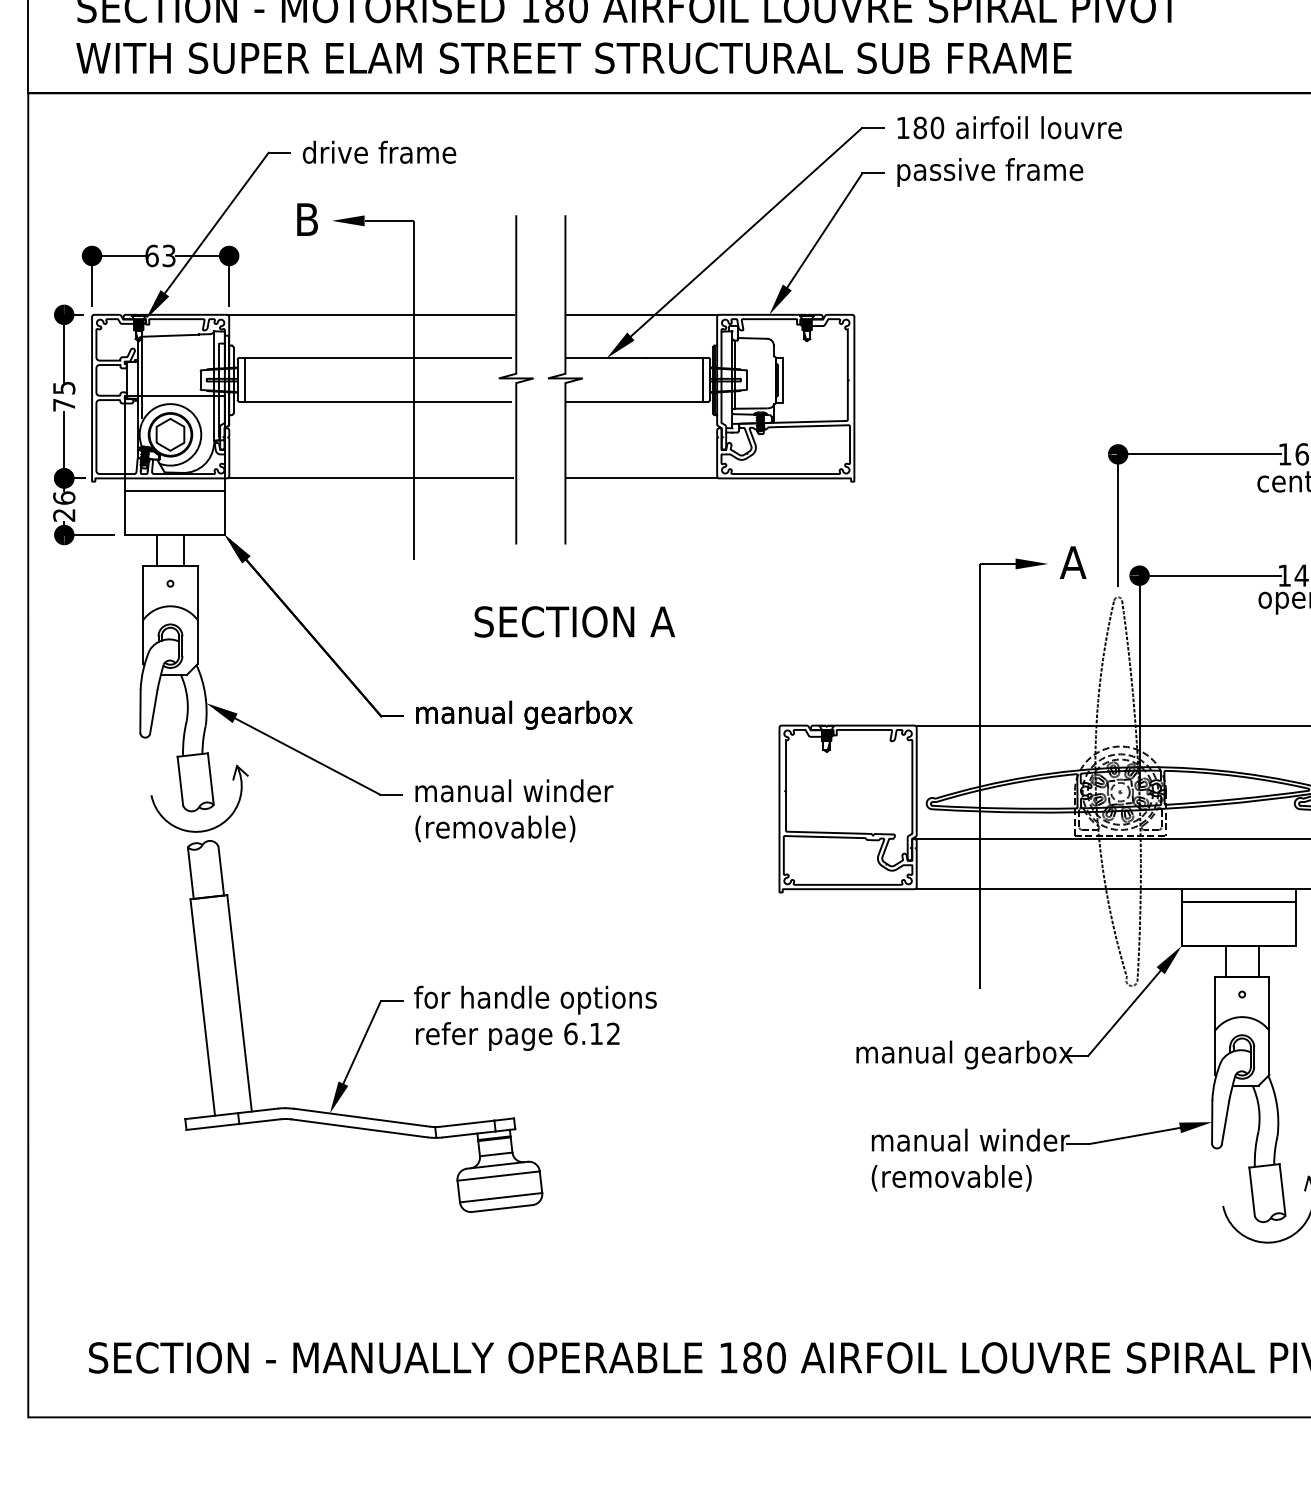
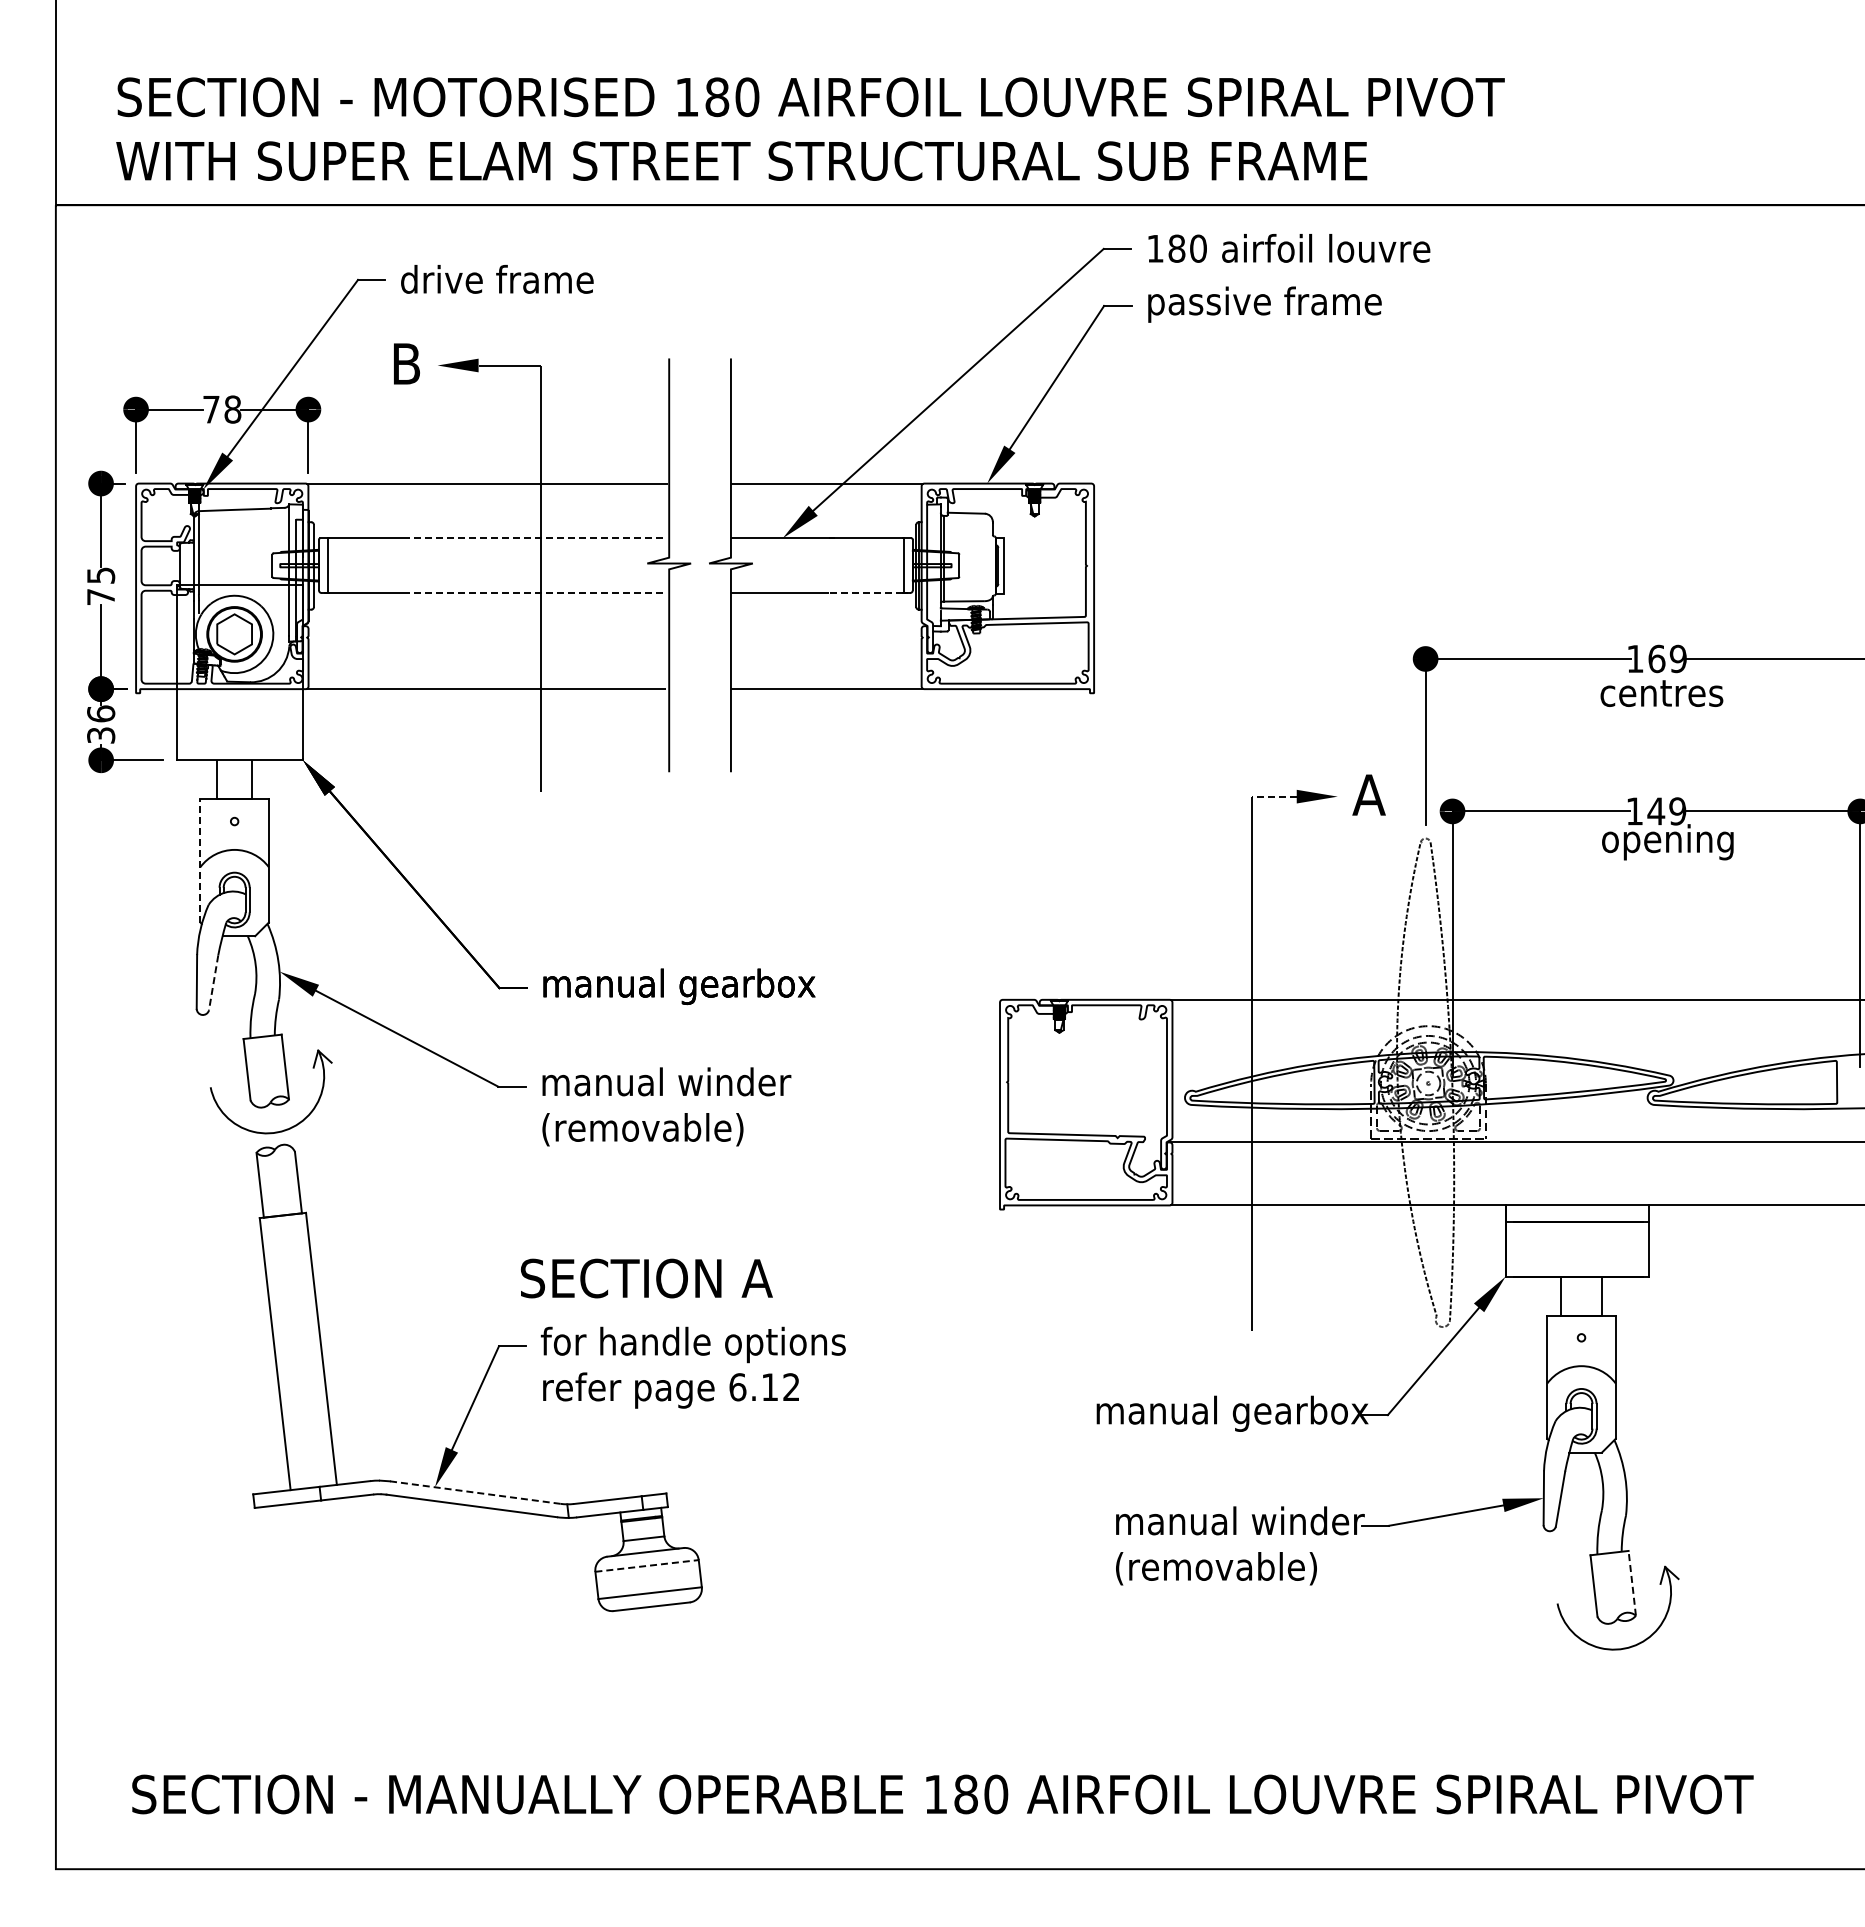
text: (160, 255) -> (222, 409), 63 -> 78
line: (409, 358) -> (534, 538), solid -> dashed
line: (409, 402) -> (534, 593), solid -> dashed
line: (672, 402) -> (865, 593), solid -> dashed
line: (175, 491) -> (240, 705), removed
text: (64, 515) -> (101, 735), 26 -> 36
line: (997, 563) -> (1274, 796), solid -> dashed
line: (143, 614) -> (200, 860), solid -> dashed
text: (574, 621) -> (646, 1278), moved
line: (153, 711) -> (213, 982), solid -> dashed
line: (362, 1117) -> (475, 1492), solid -> dashed
line: (499, 1175) -> (647, 1565), solid -> dashed
line: (1282, 1190) -> (1632, 1583), solid -> dashed

